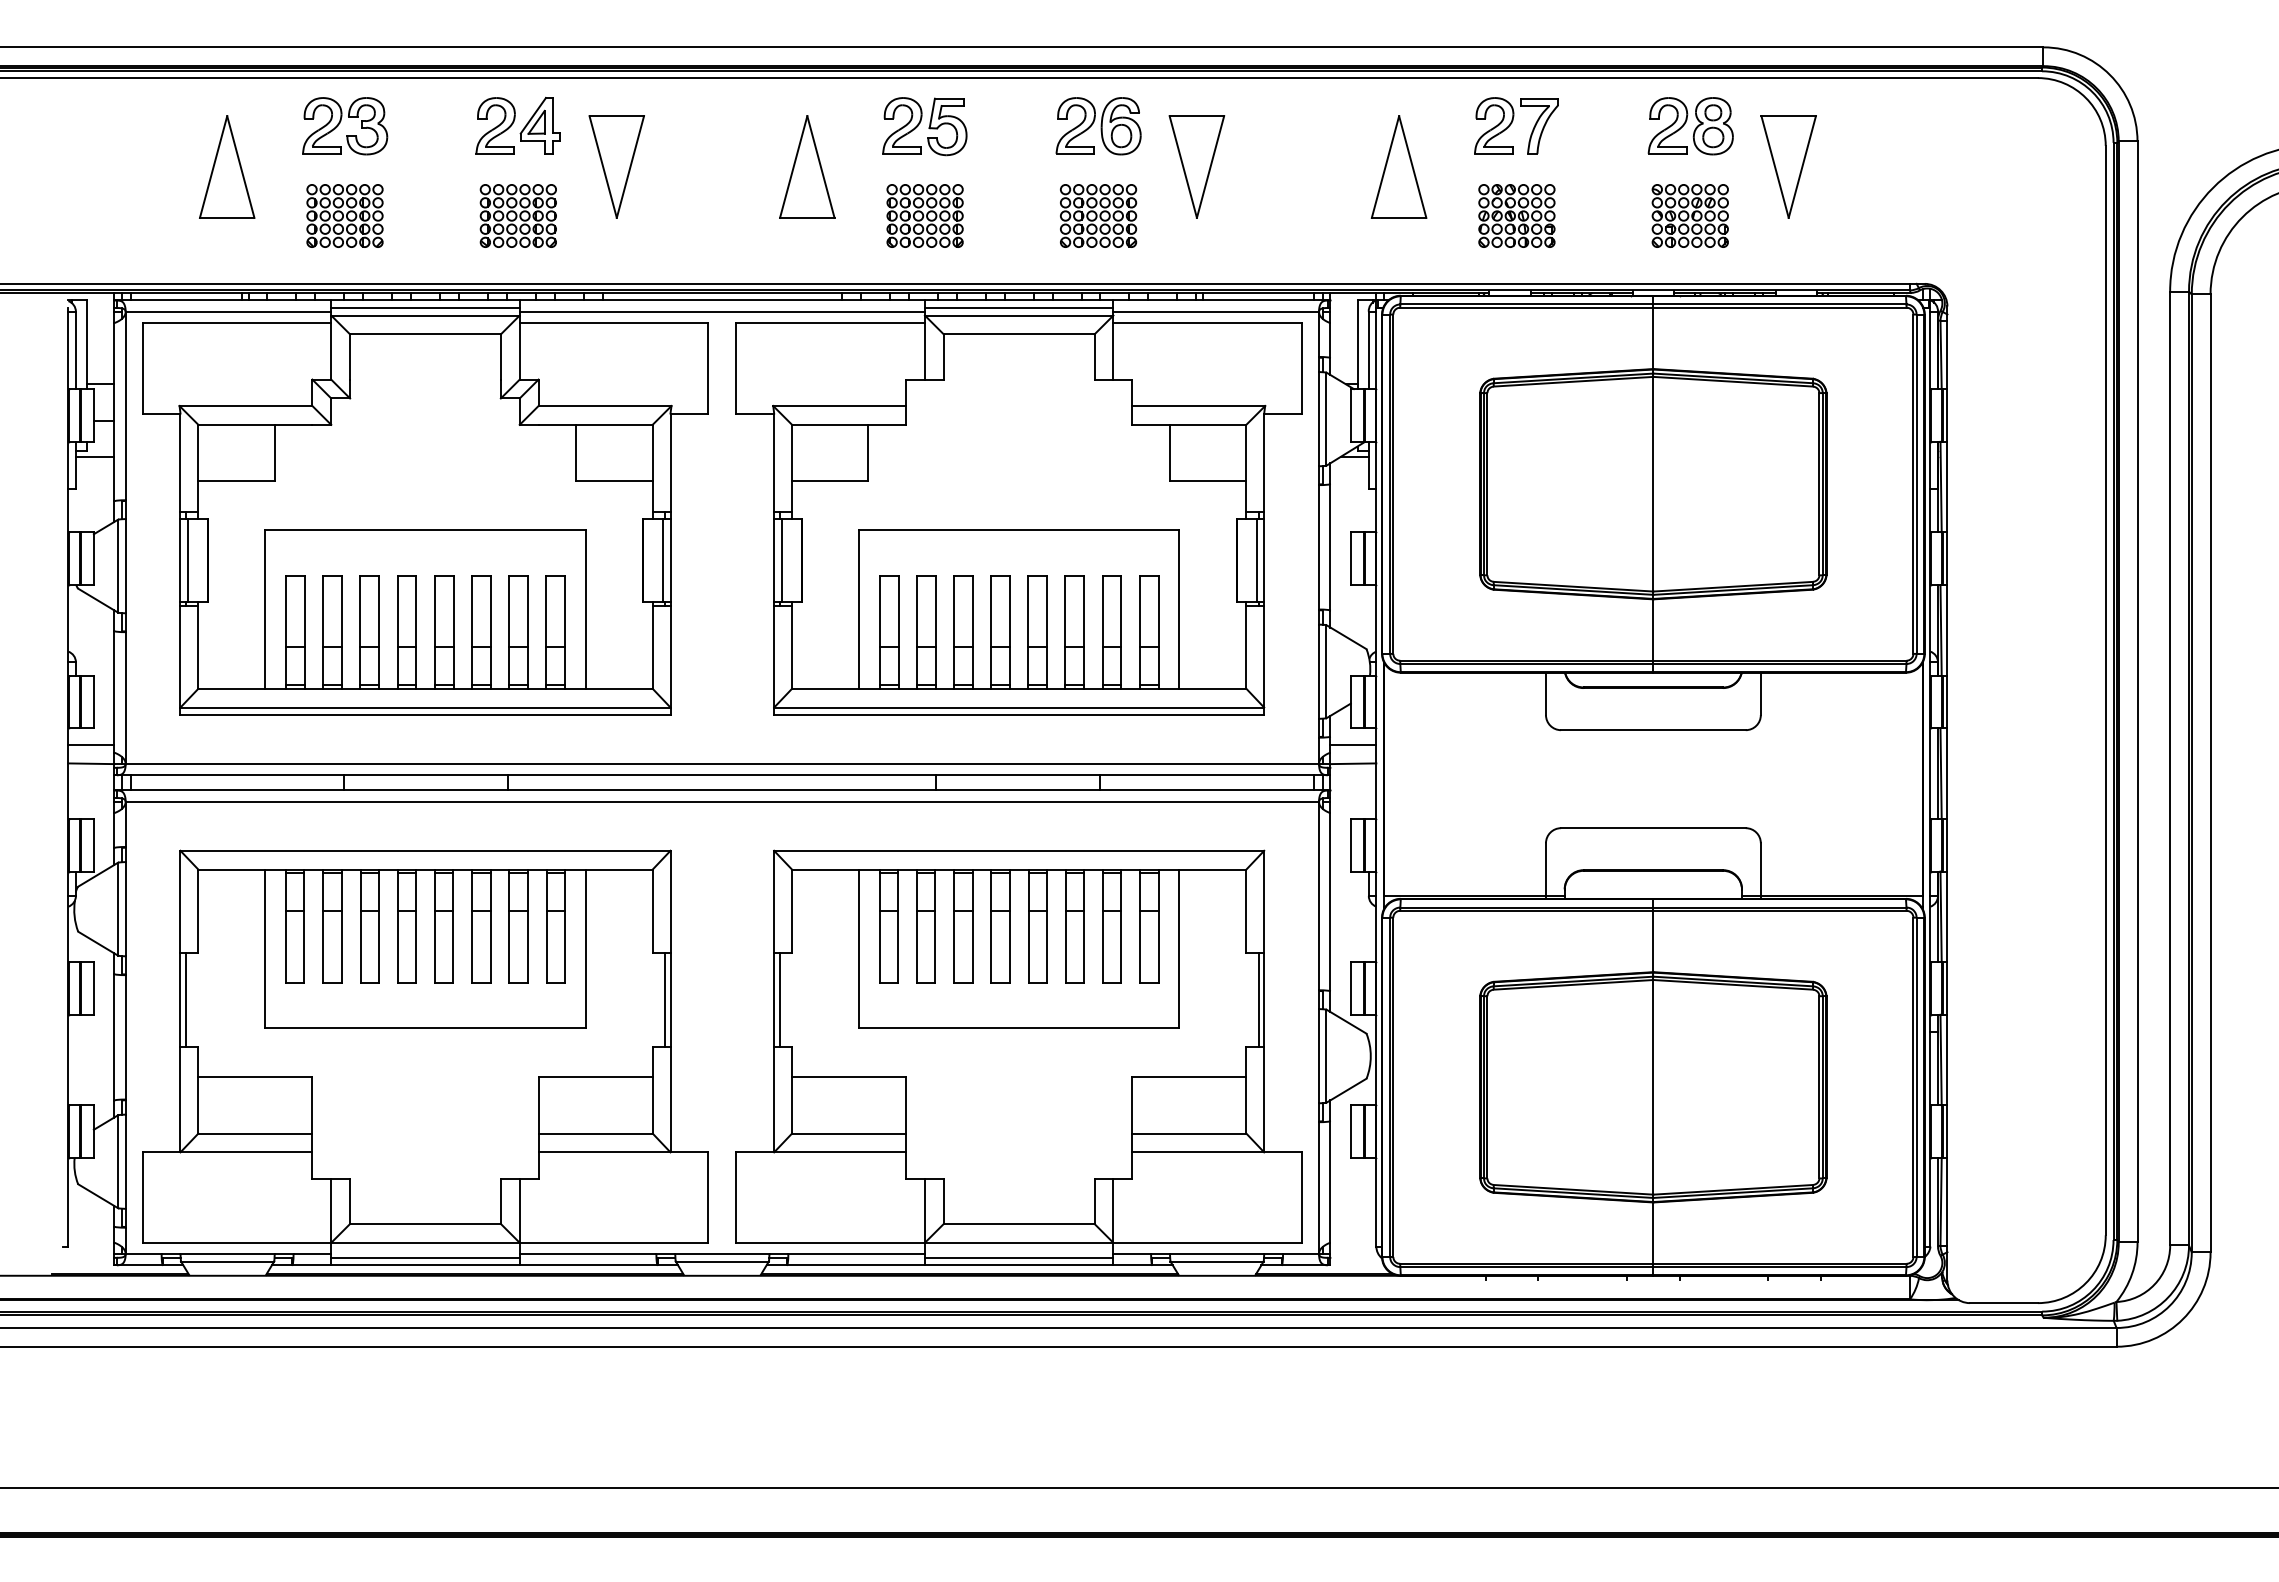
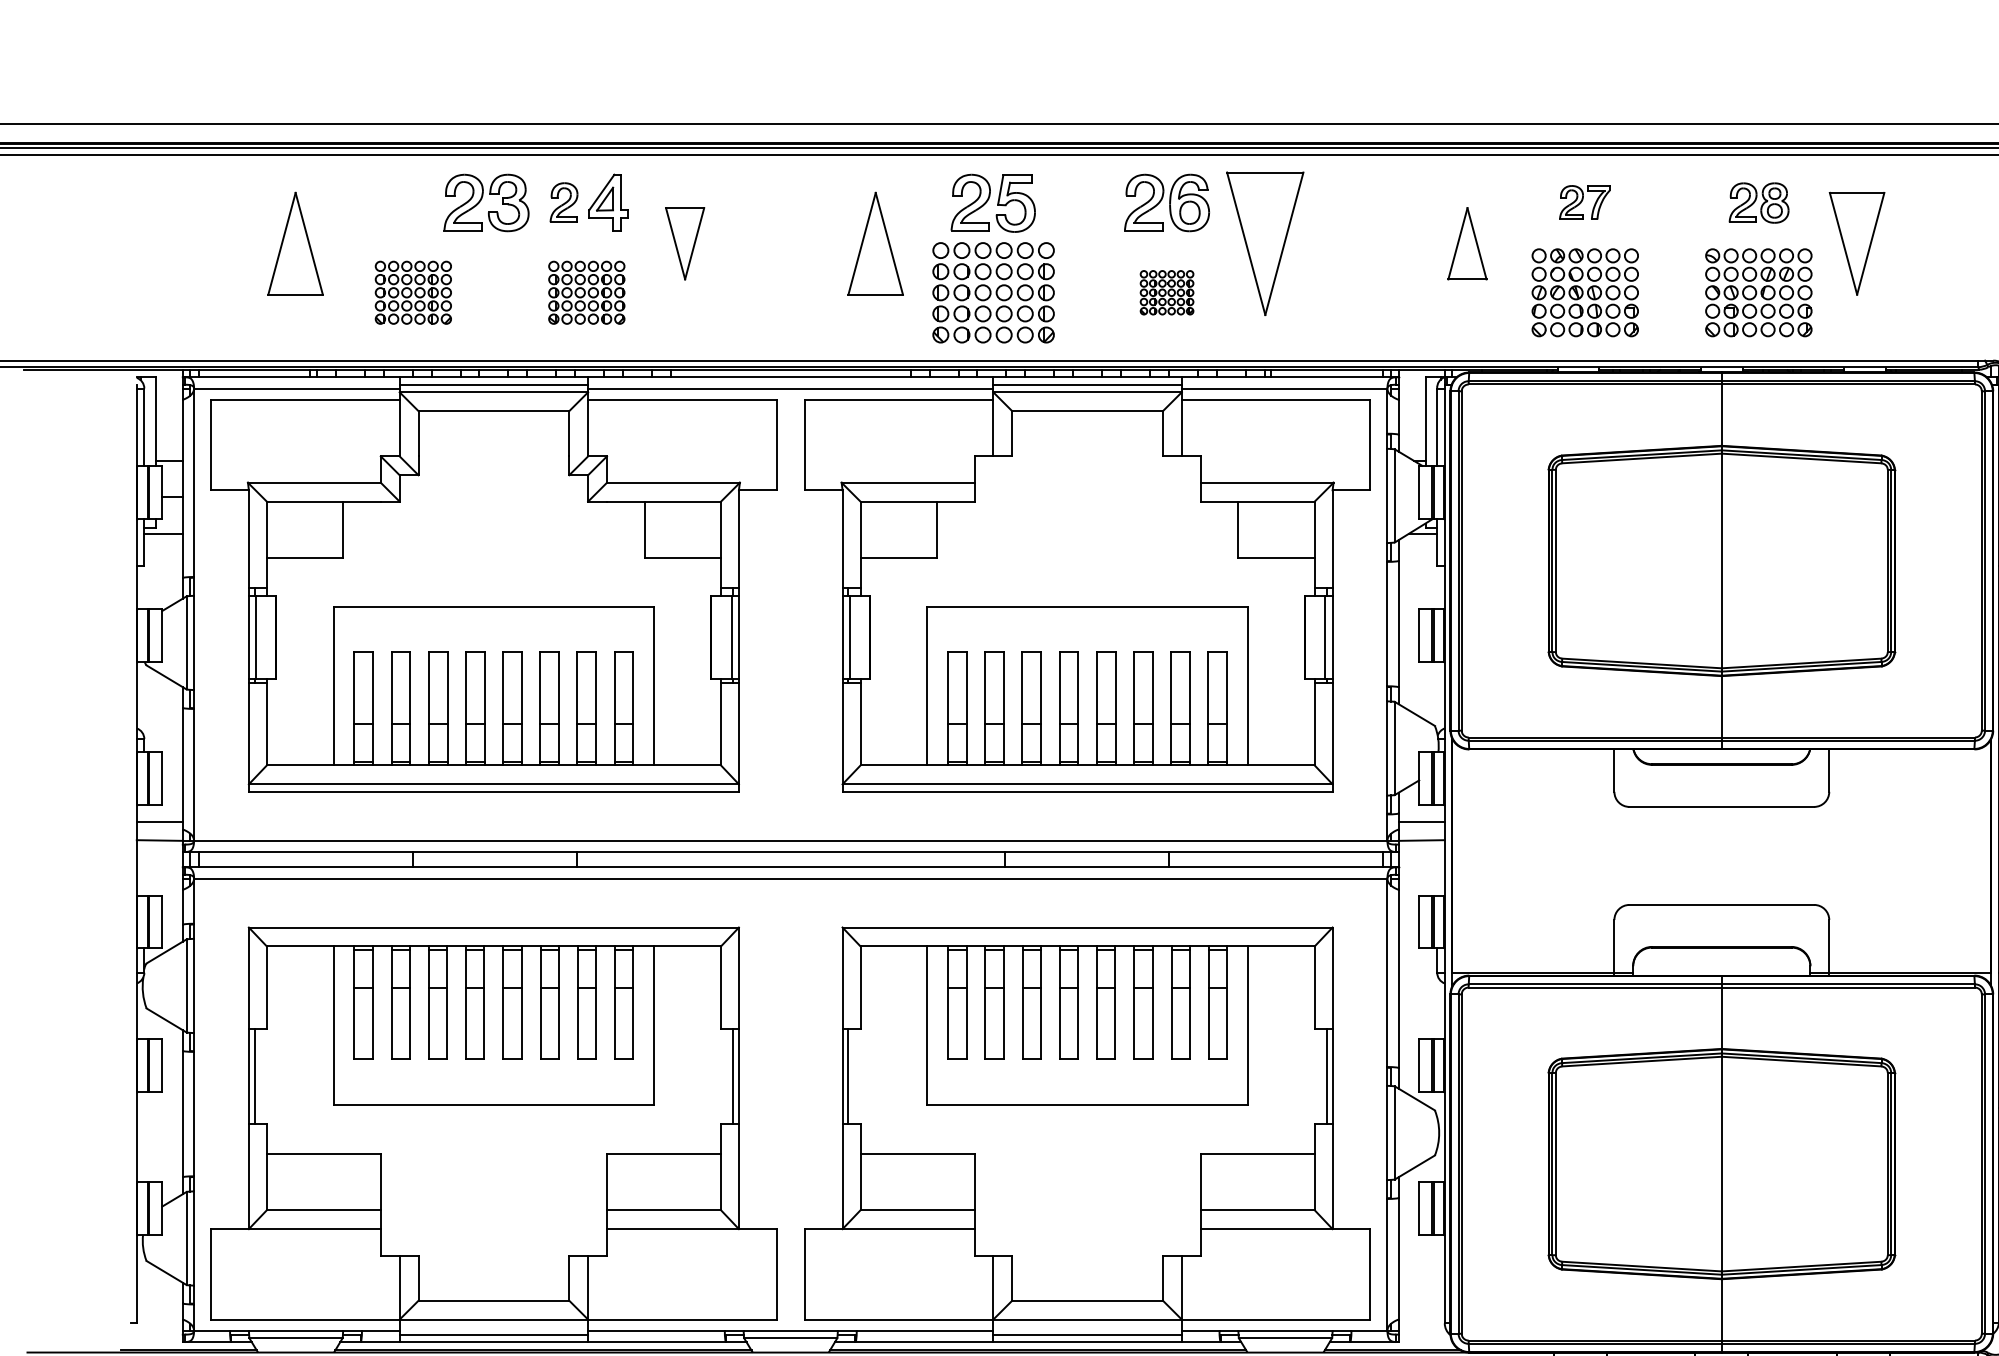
part: (495, 125) -> (563, 202), size x0.7
part: (1516, 125) -> (1584, 202), size x0.6
part: (345, 126) -> (486, 203), moved
part: (1690, 126) -> (1758, 203), size x0.7
part: (616, 166) -> (684, 243), size x0.7
part: (1196, 166) -> (1264, 243), size x1.4
part: (1398, 166) -> (1466, 243), size x0.7
part: (924, 215) -> (992, 292), size x1.6
part: (1098, 215) -> (1166, 292), size x0.7
part: (1516, 215) -> (1584, 292), size x1.4
part: (1689, 215) -> (1757, 292), size x1.4

